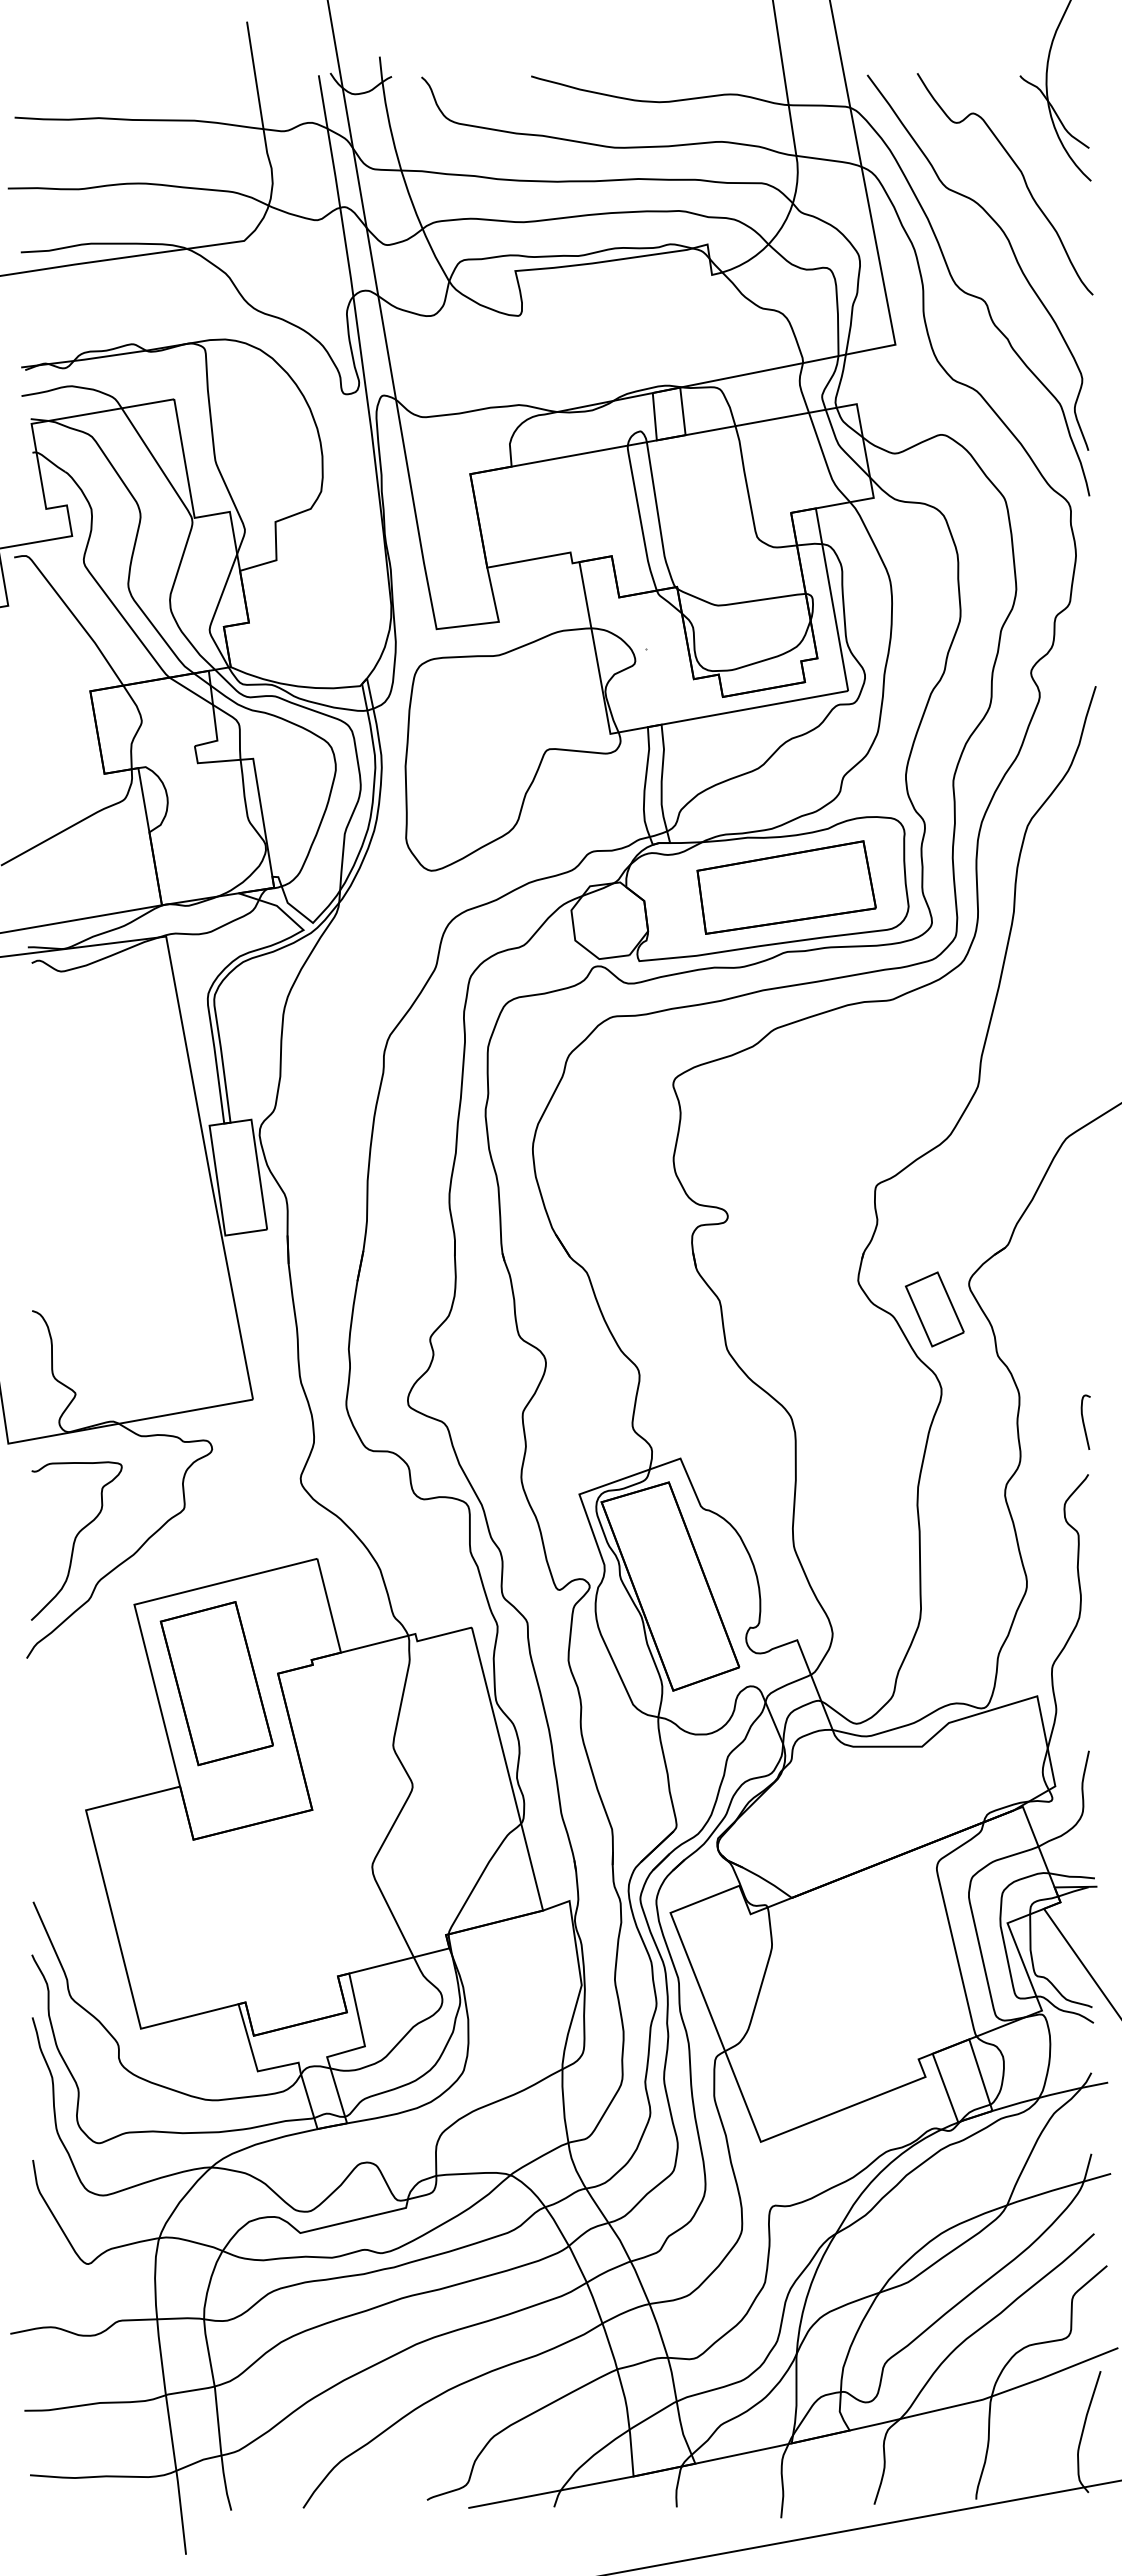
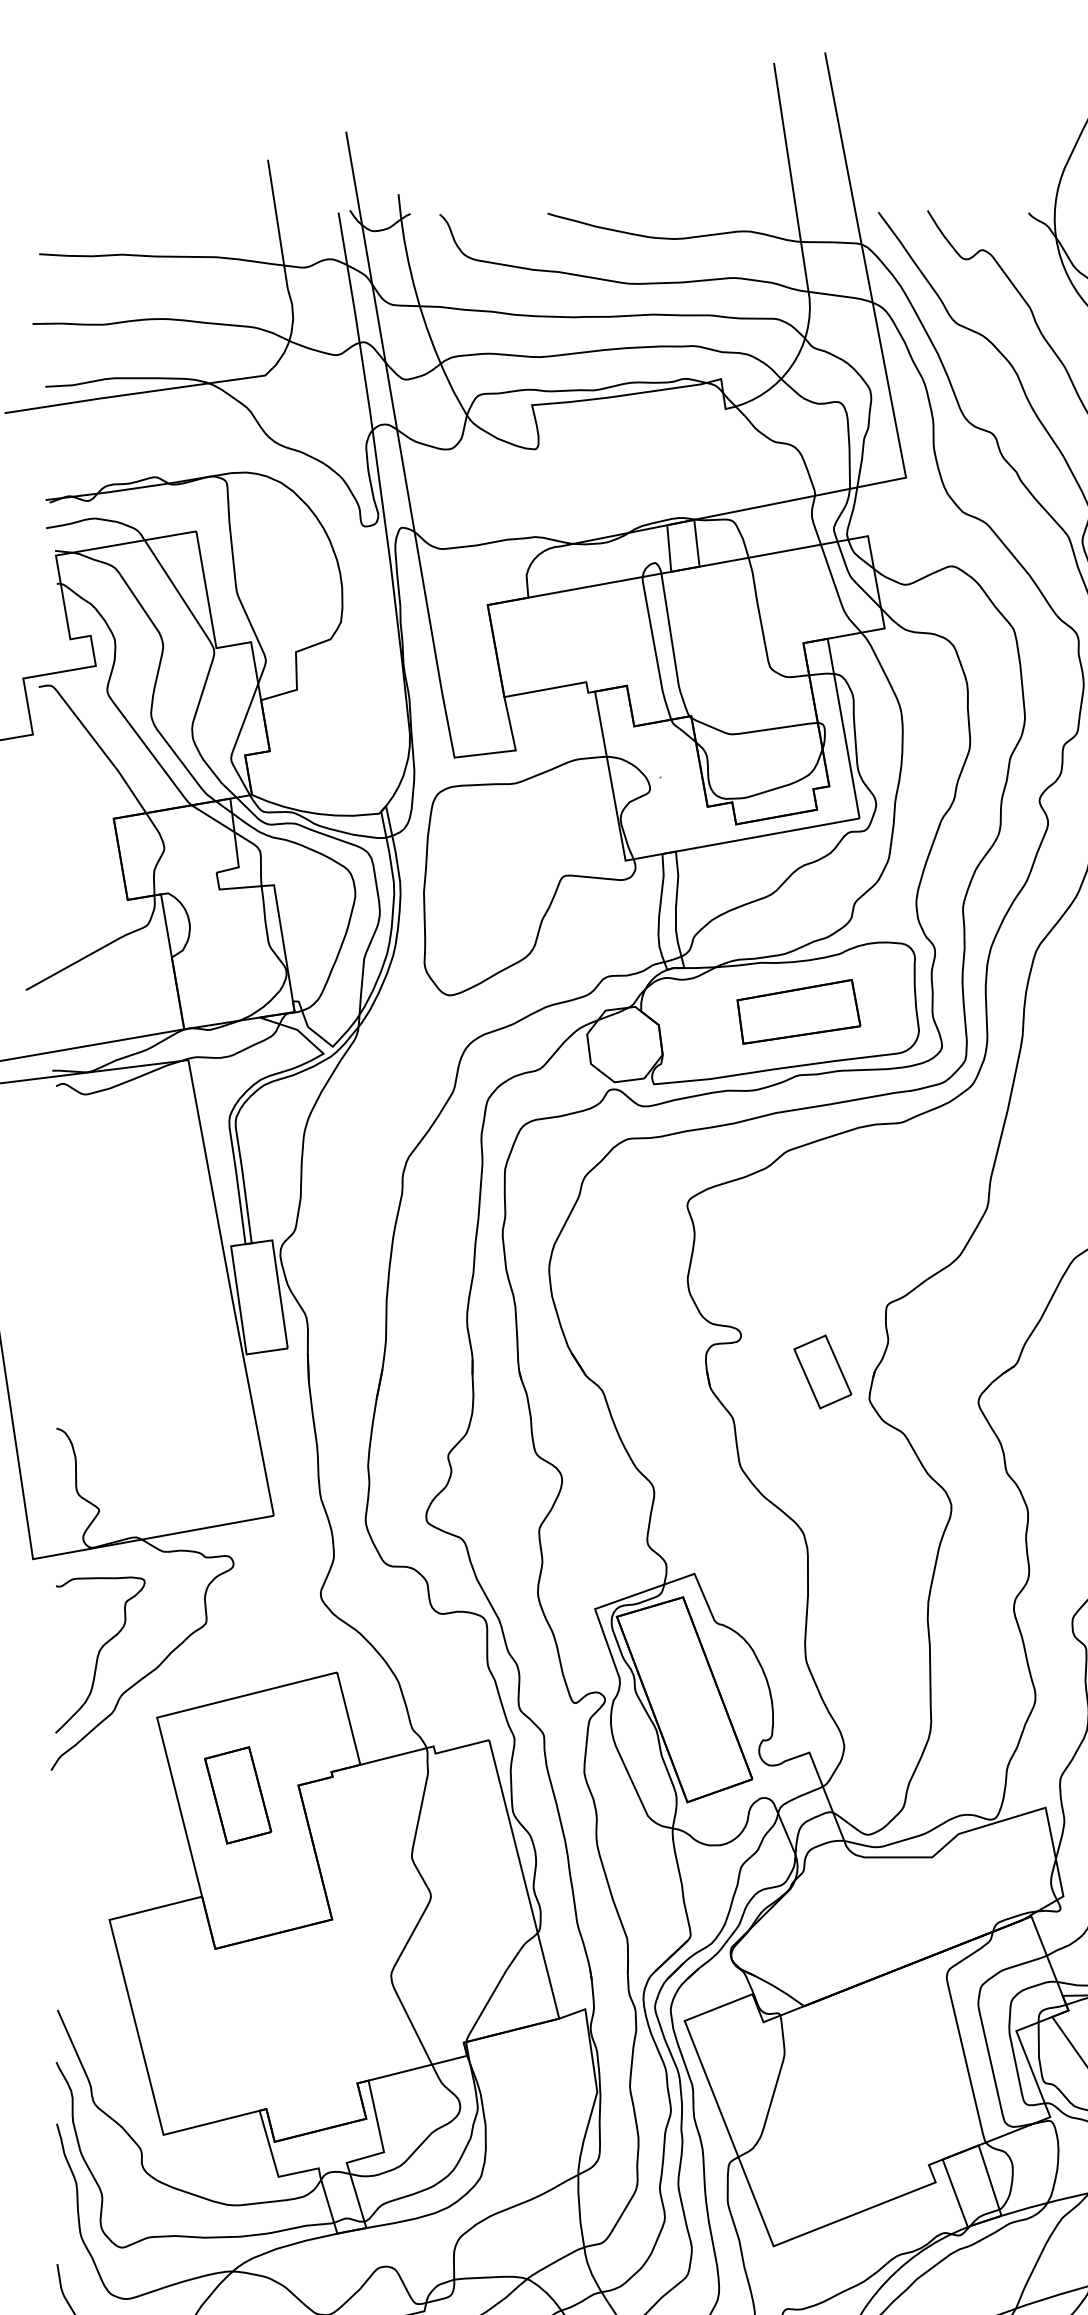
part: (786, 887) -> (798, 1011), size x0.7
part: (934, 1309) -> (822, 1372), moved
part: (216, 1683) -> (237, 1795), size x0.6

